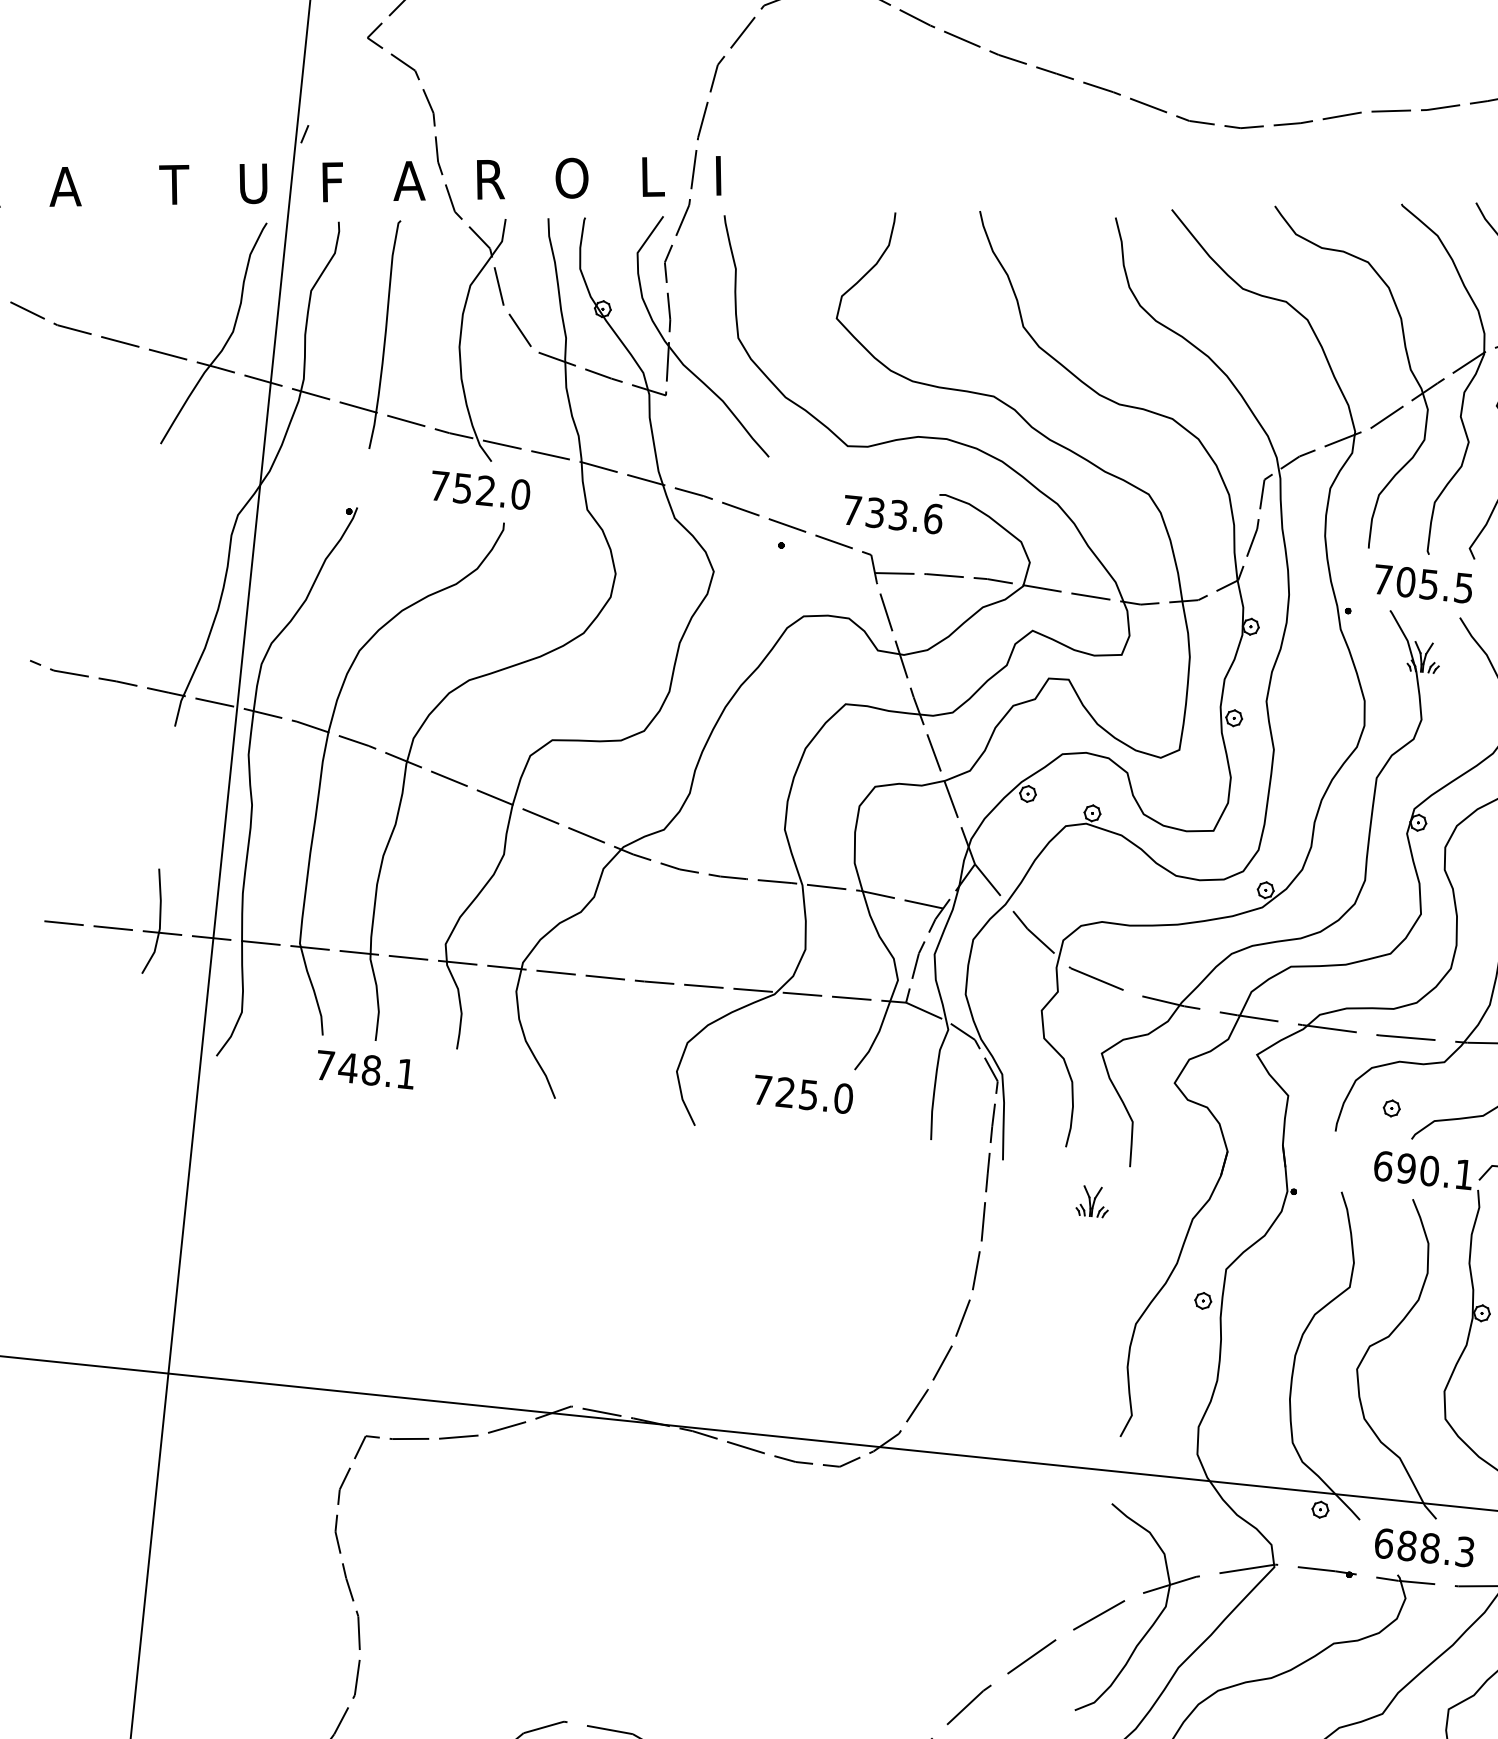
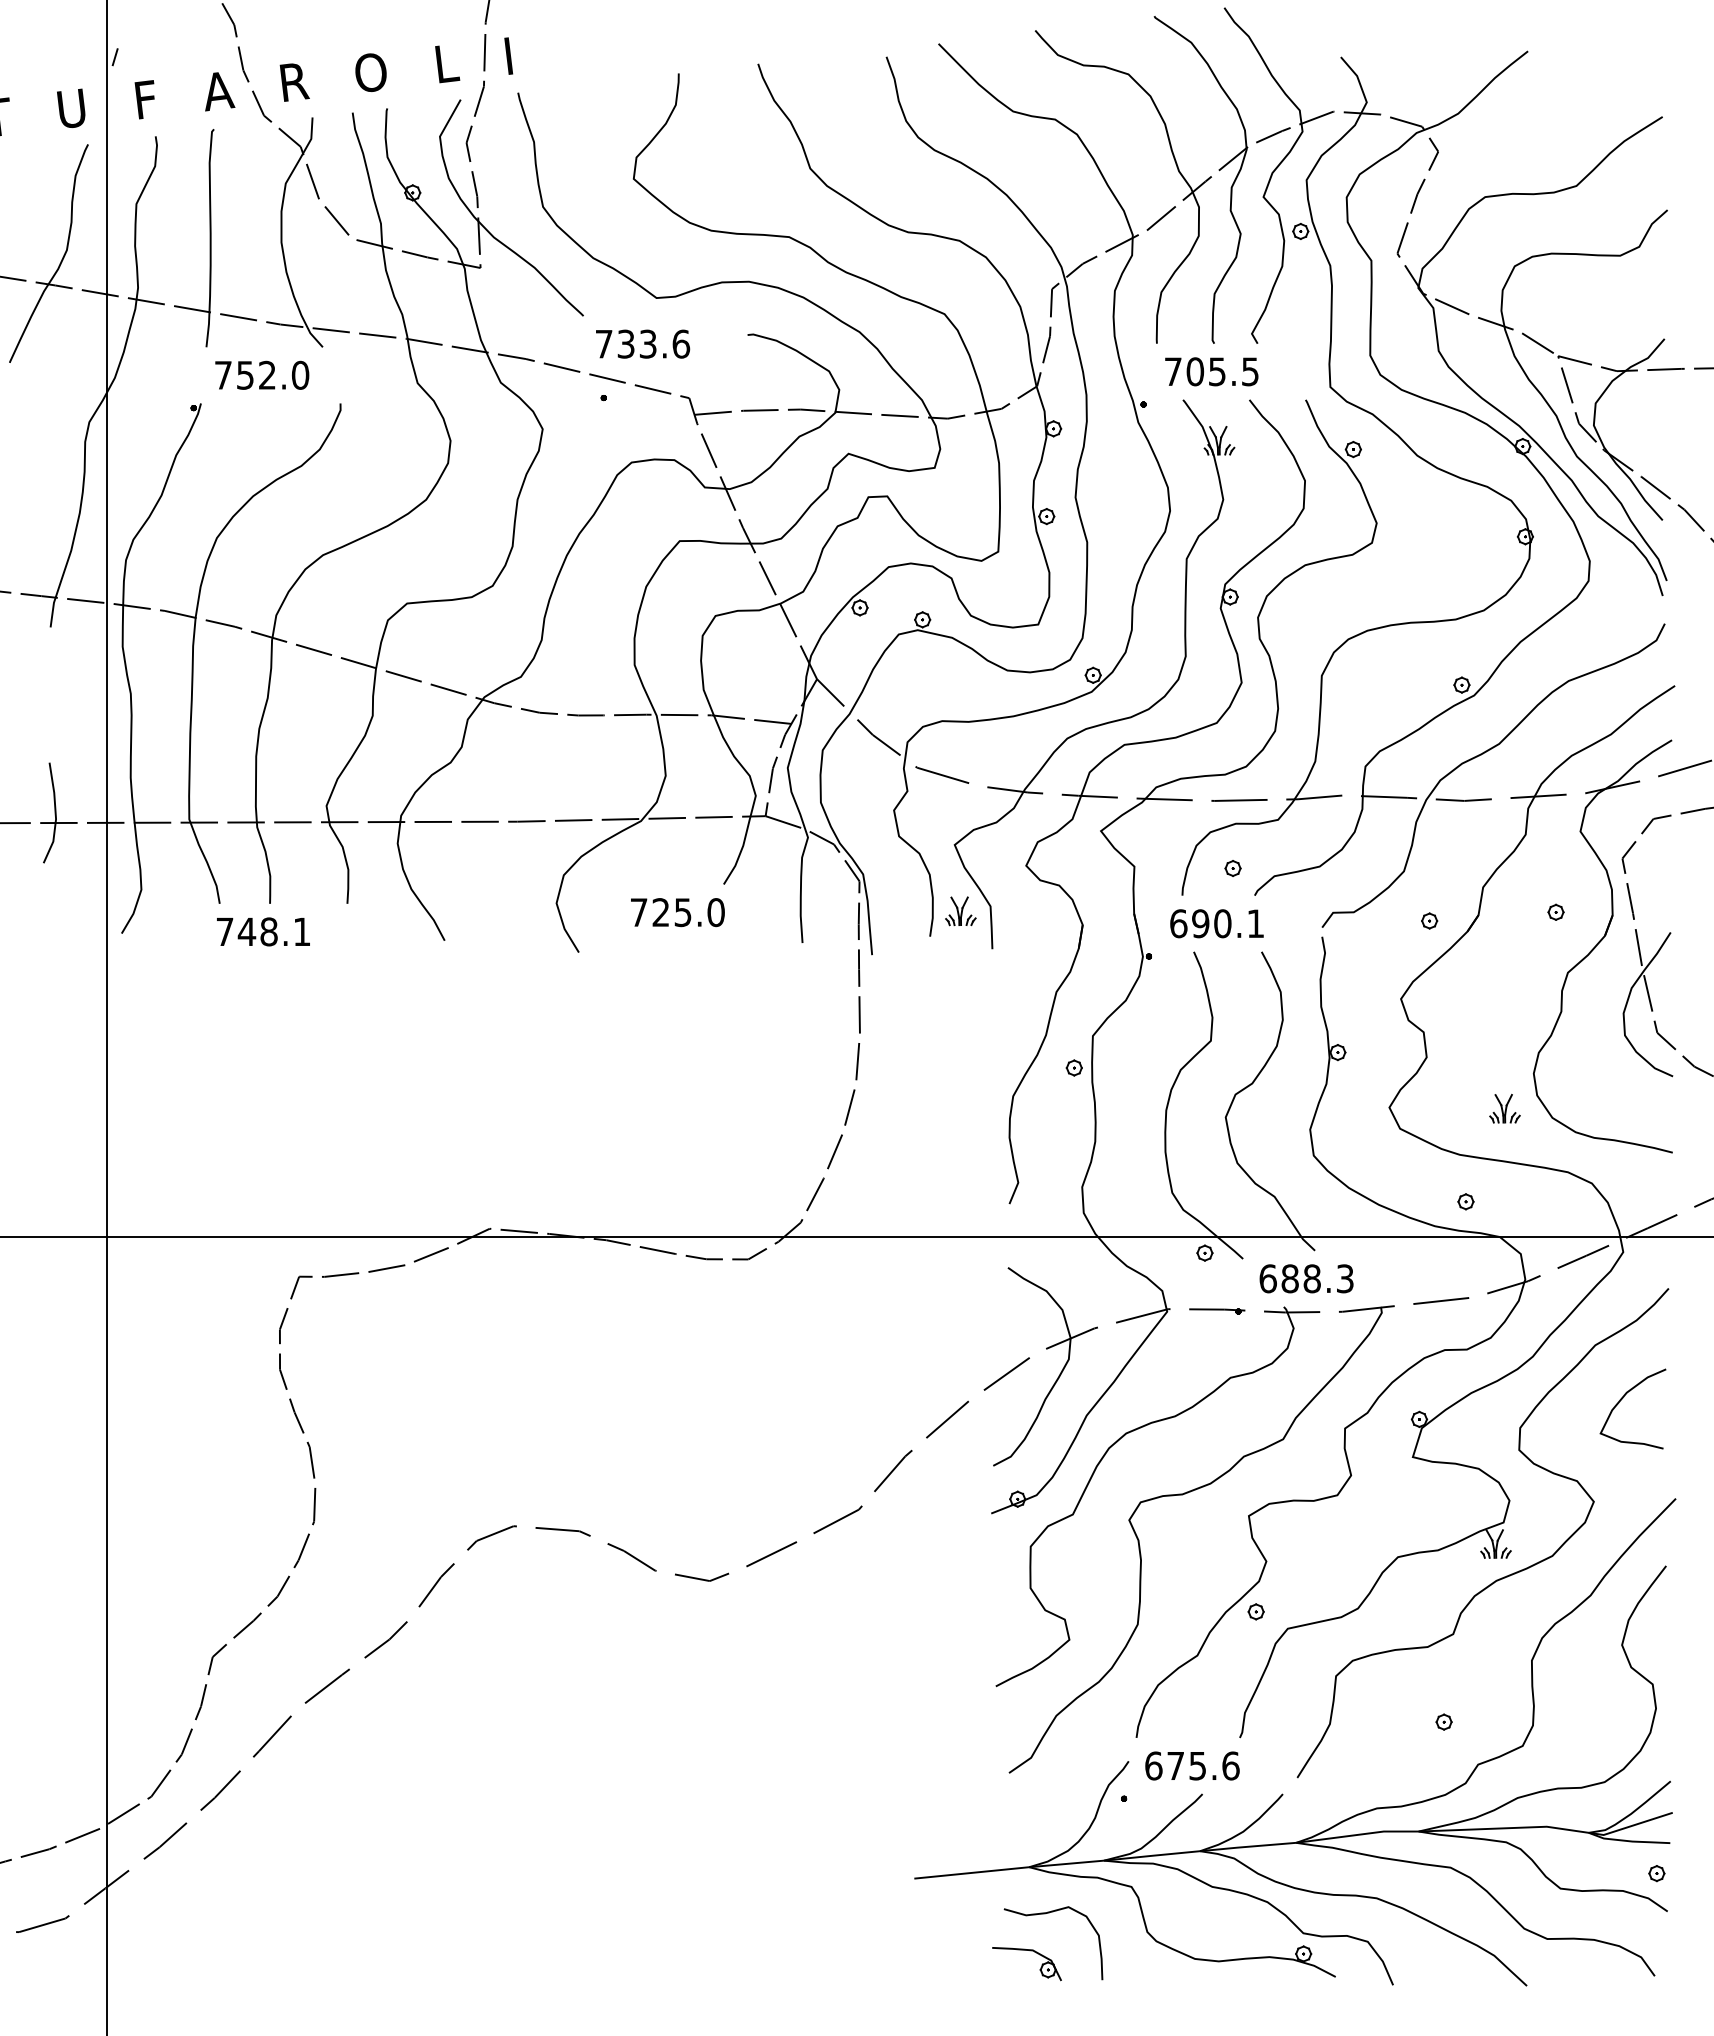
text: (480, 489) -> (262, 374), moved
text: (893, 514) -> (643, 343), moved
text: (1423, 1170) -> (1216, 923), moved
part: (1092, 1201) -> (960, 911), moved

